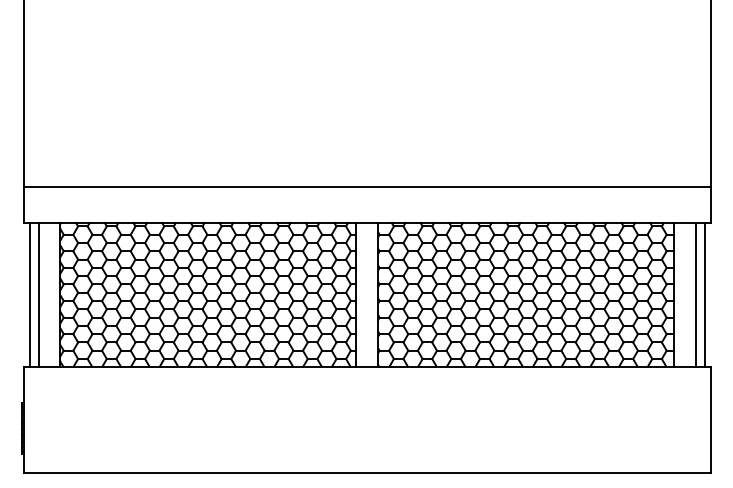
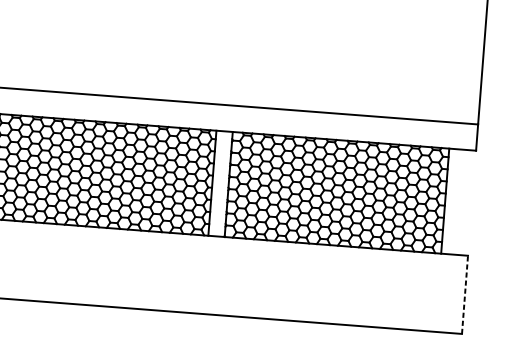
line: (695, 294) -> (460, 202), removed
line: (704, 294) -> (467, 202), removed
line: (711, 419) -> (465, 294), solid -> dashed

